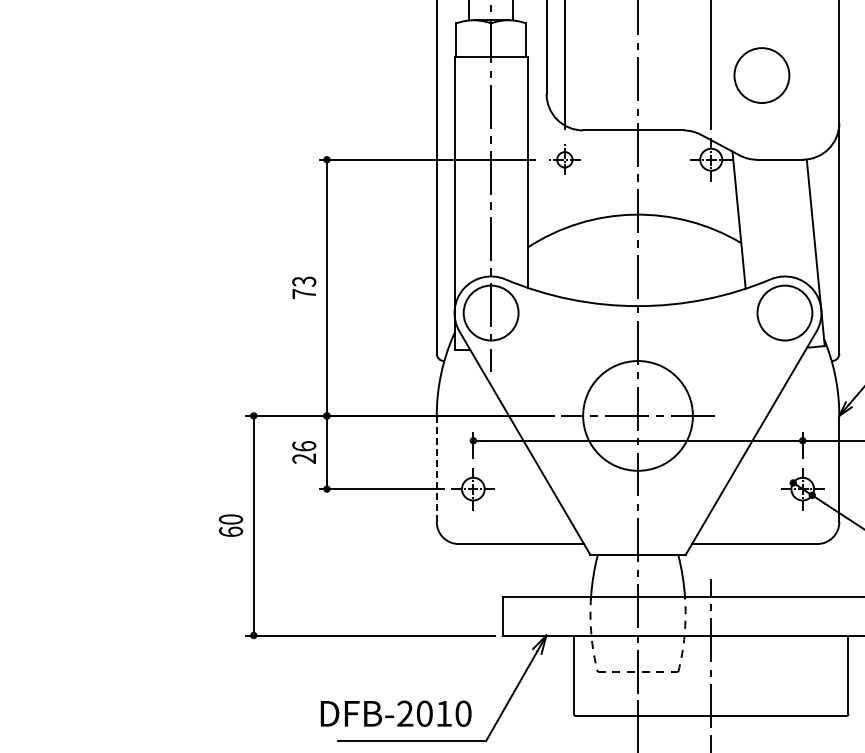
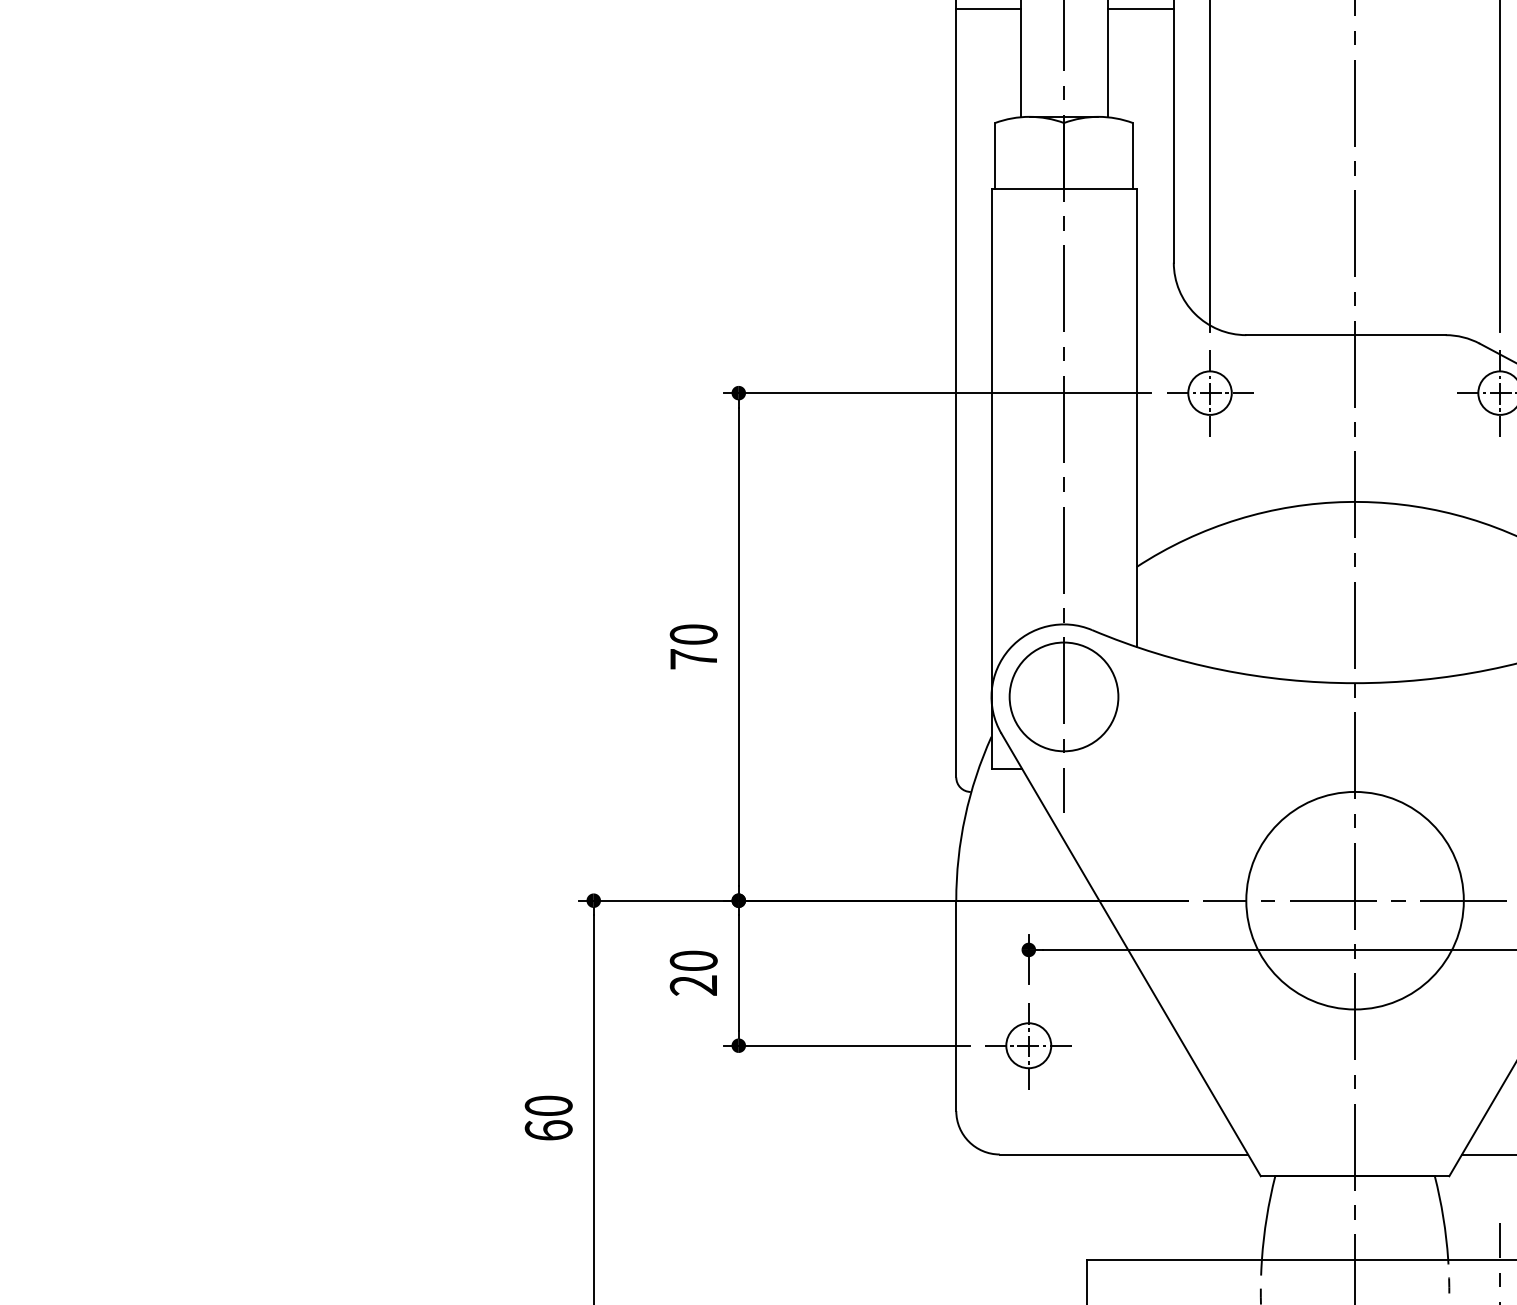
part: (564, 159) -> (1209, 392), size x1.43
text: (304, 281) -> (694, 634), 73 -> 70
text: (304, 446) -> (694, 961), 26 -> 20
line: (436, 469) -> (955, 1006), dashed -> solid

